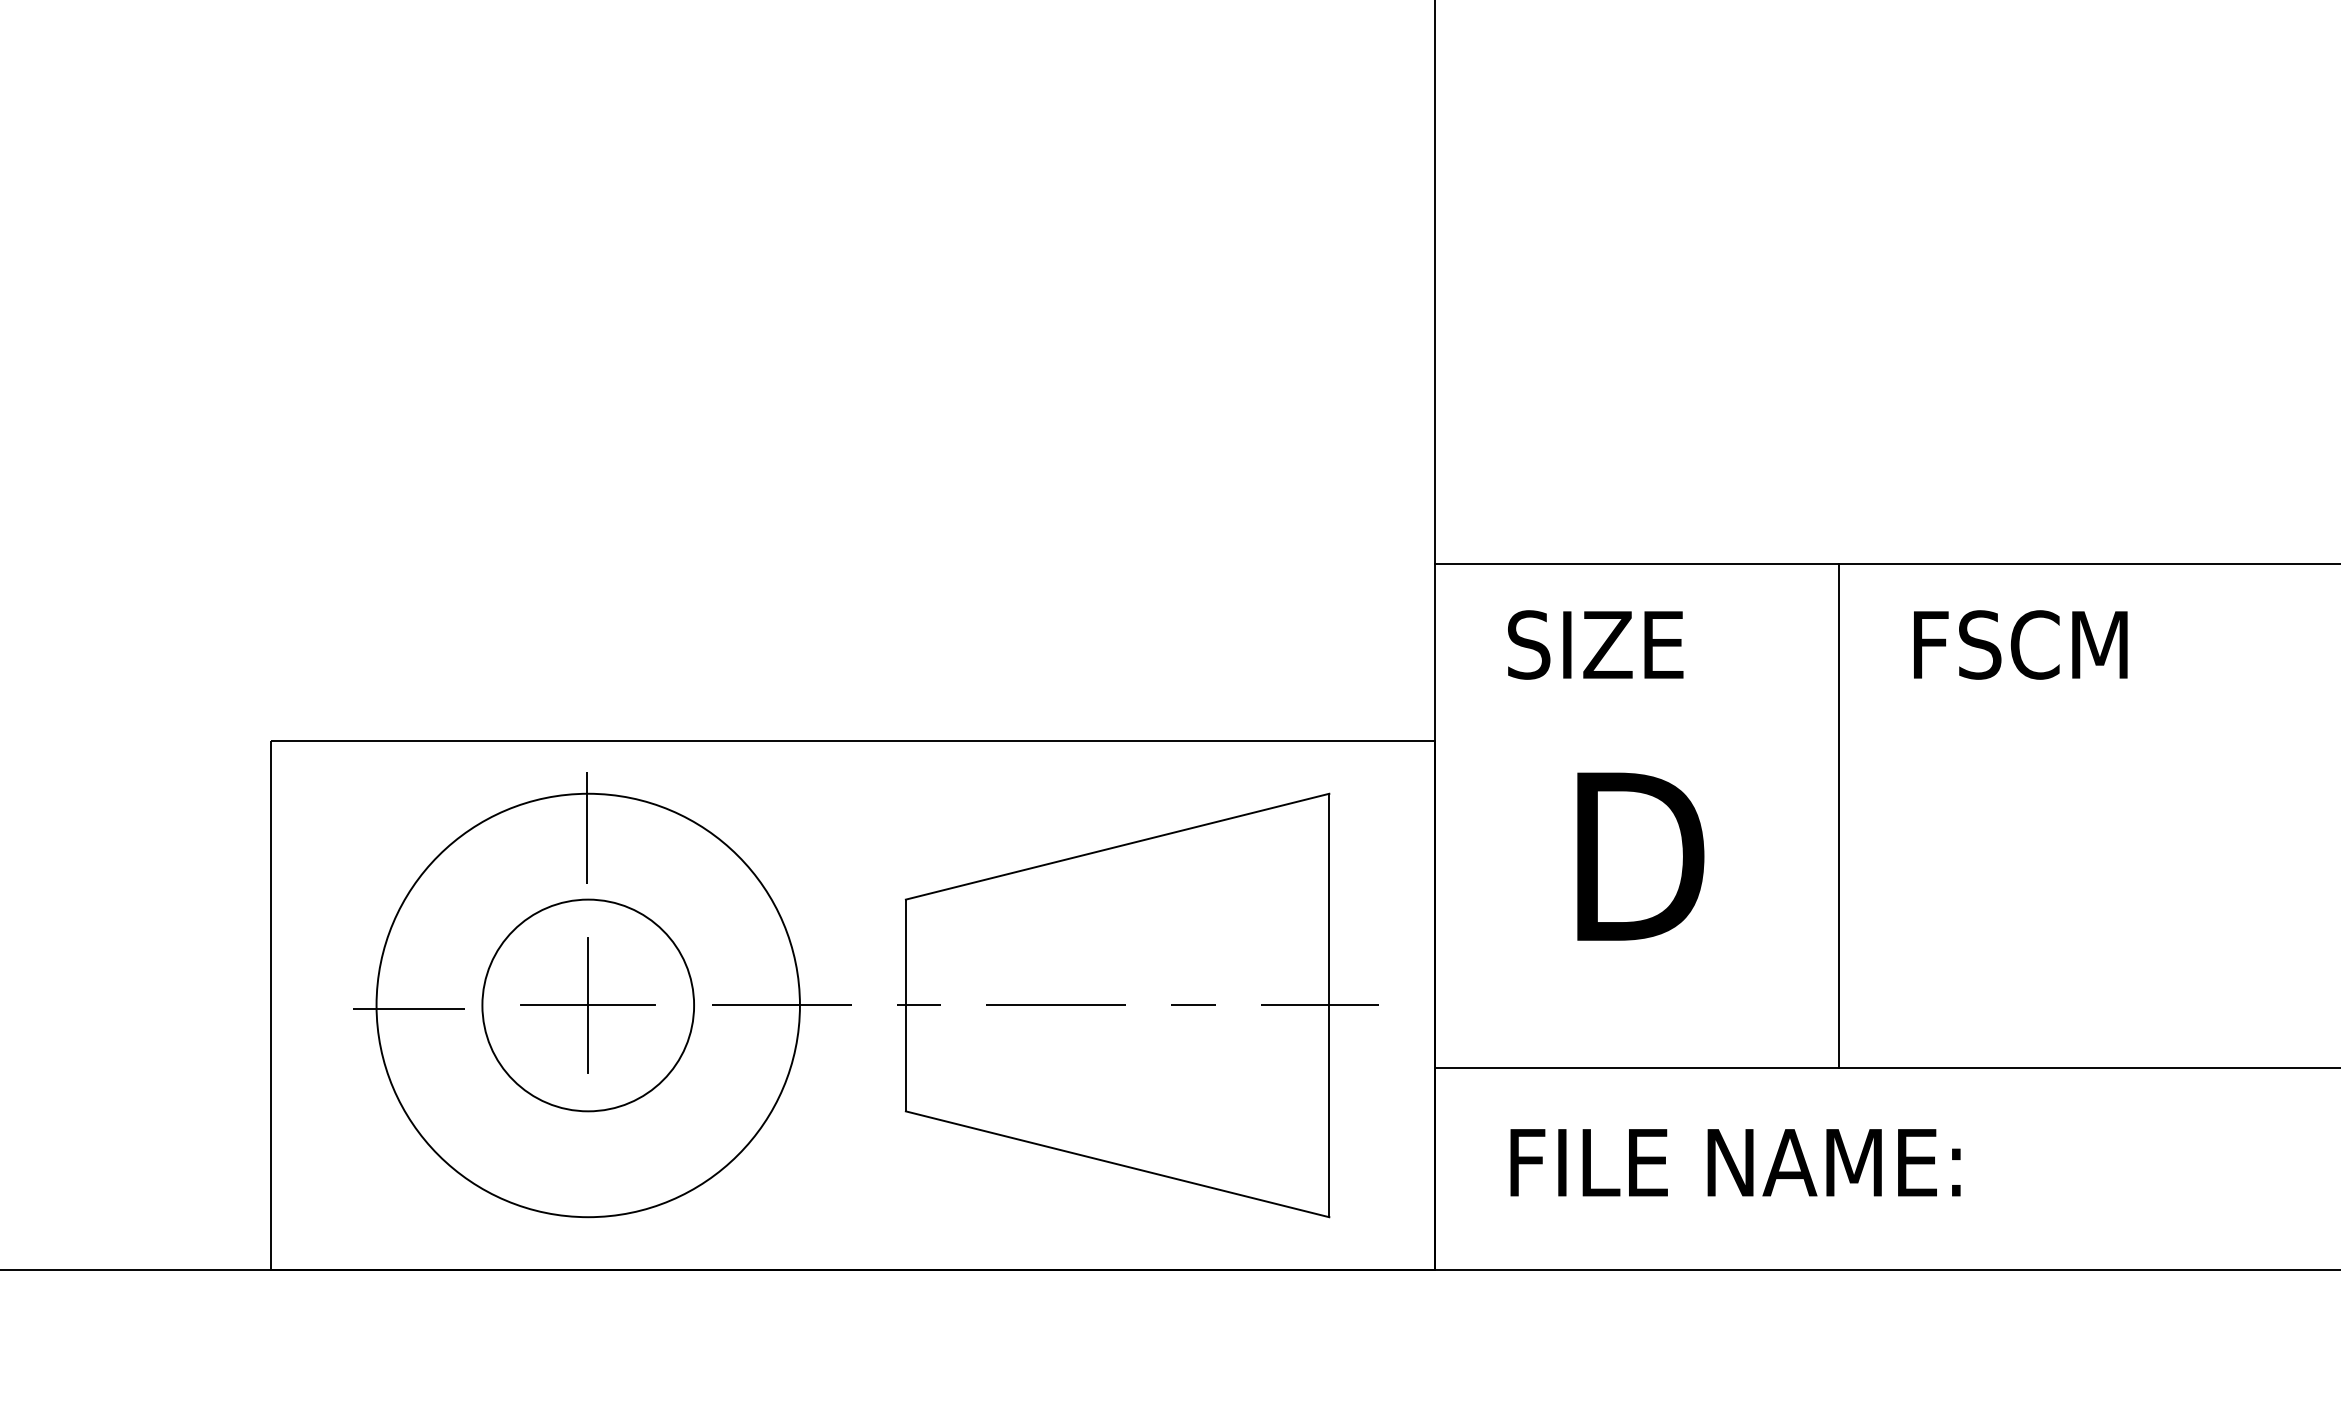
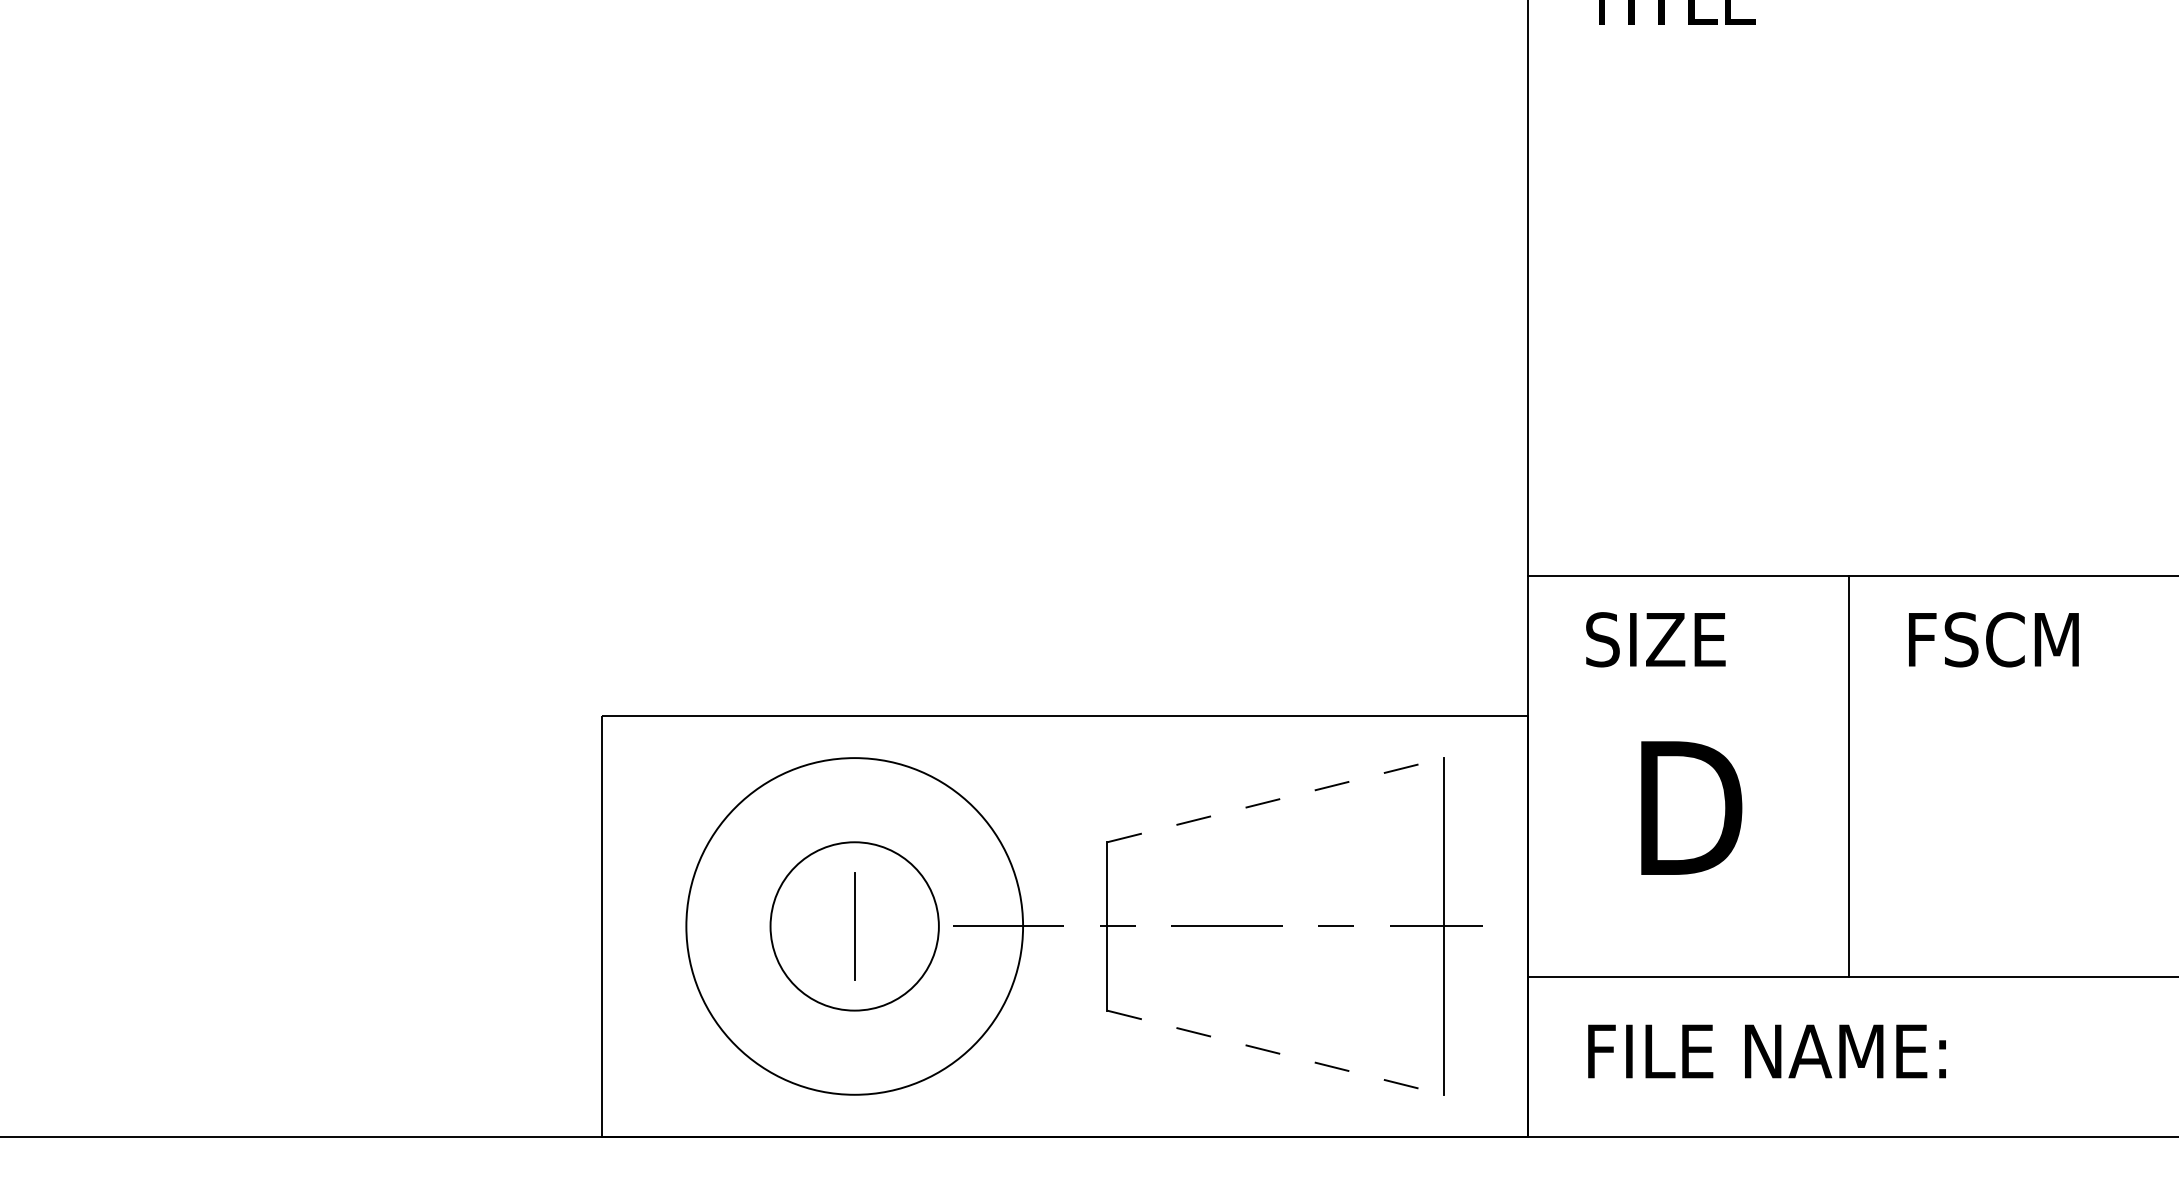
line: (586, 828) -> (853, 785), removed
line: (1117, 847) -> (1275, 800), solid -> dashed
line: (587, 1005) -> (854, 926), removed
line: (408, 1009) -> (711, 929), removed
line: (1117, 1163) -> (1275, 1052), solid -> dashed

